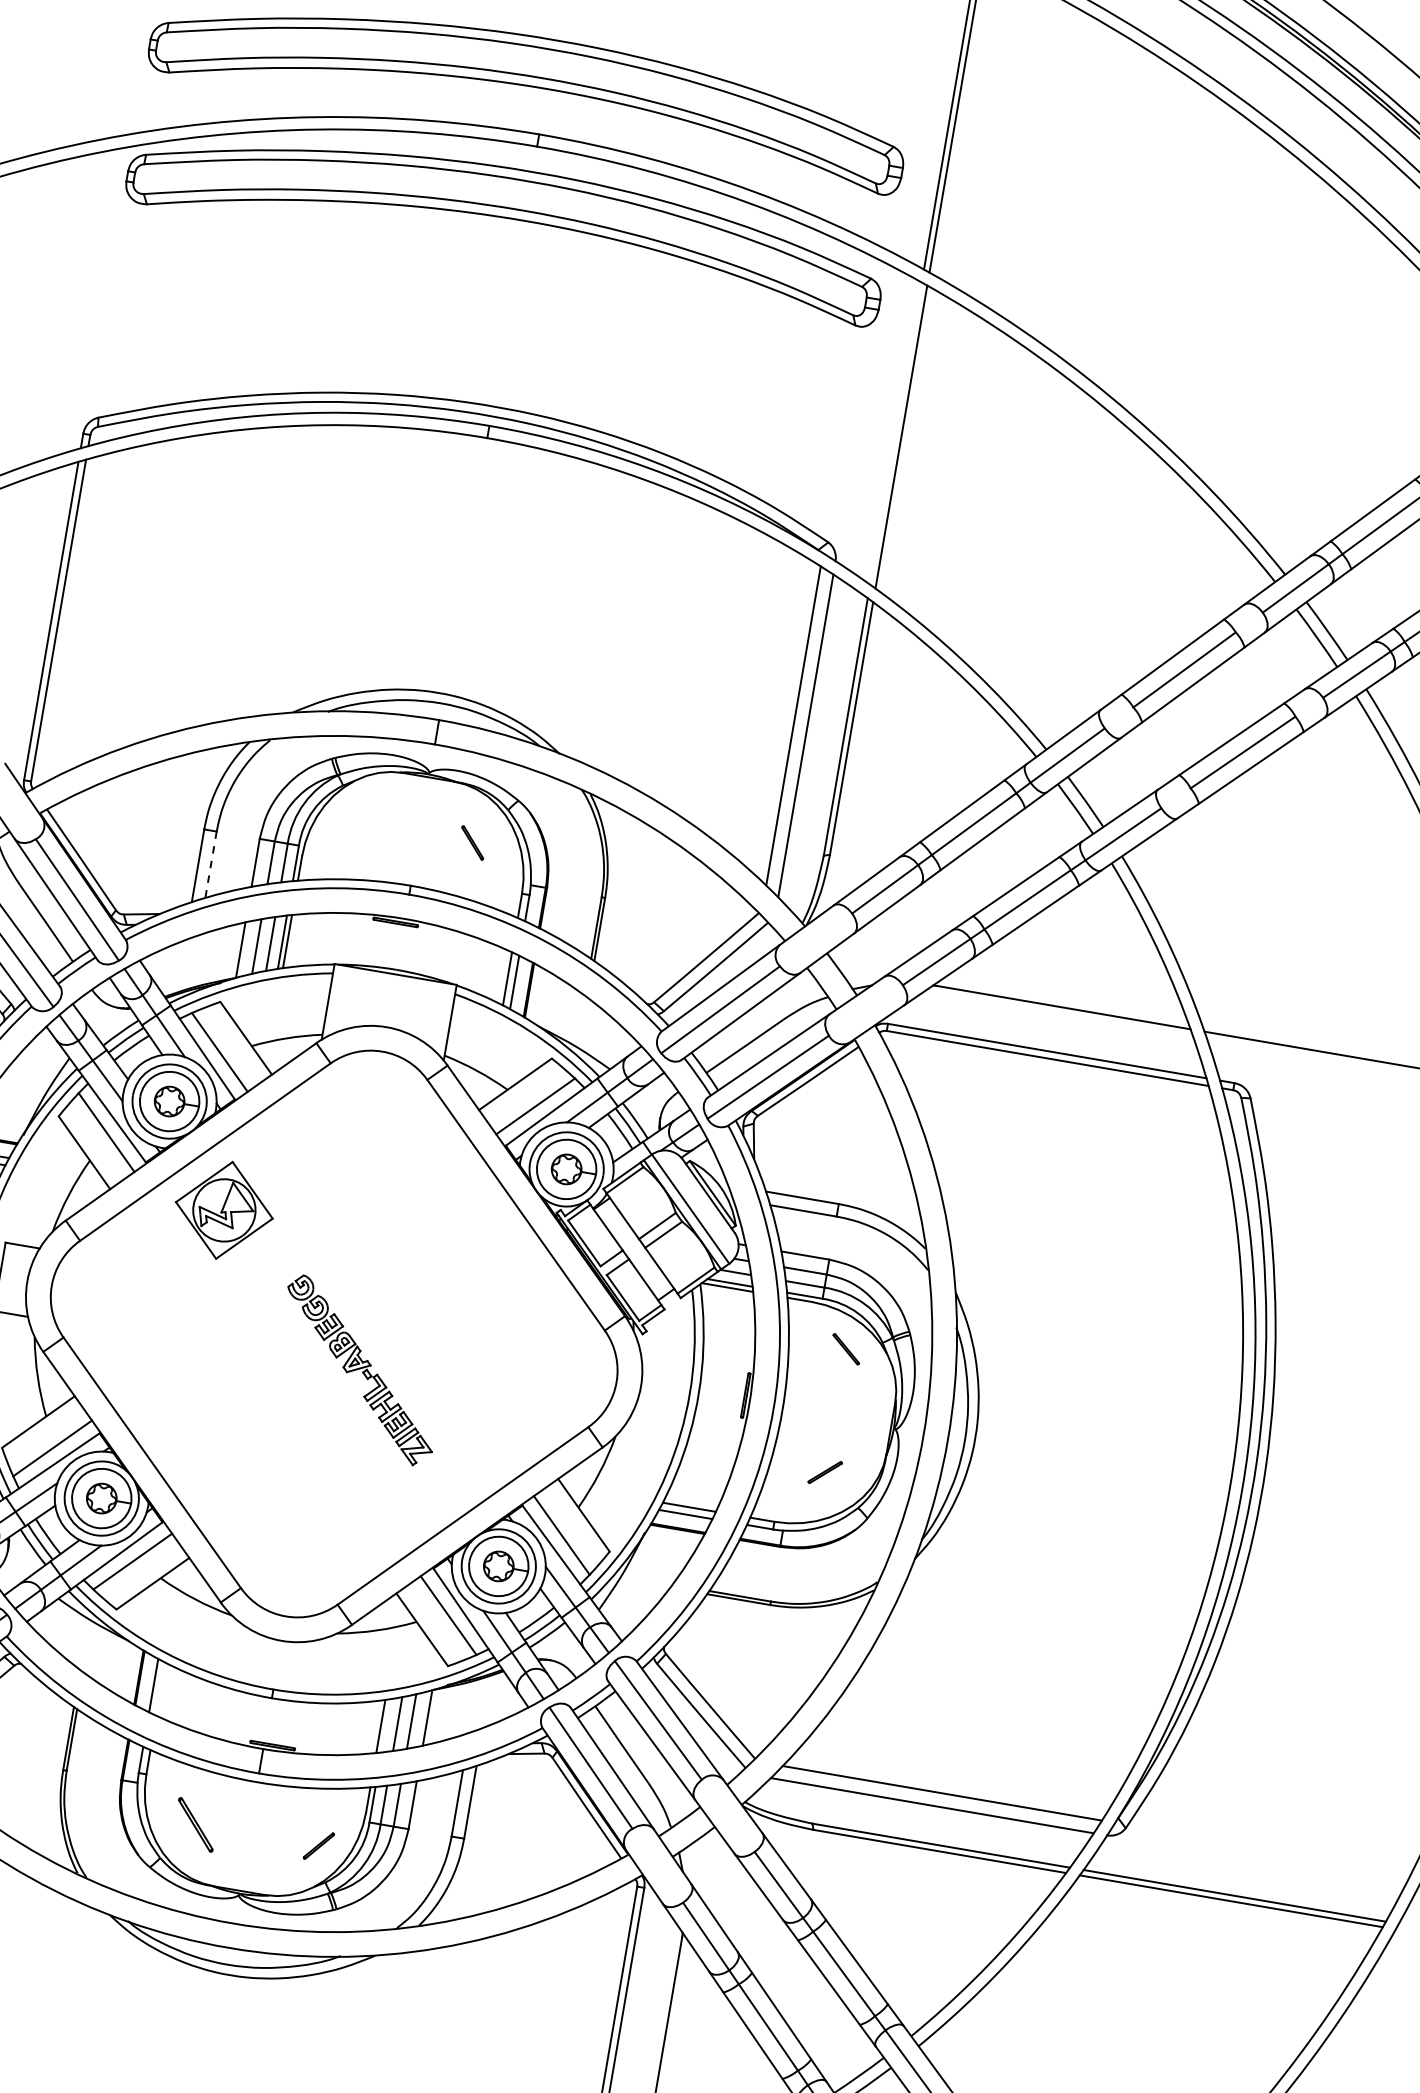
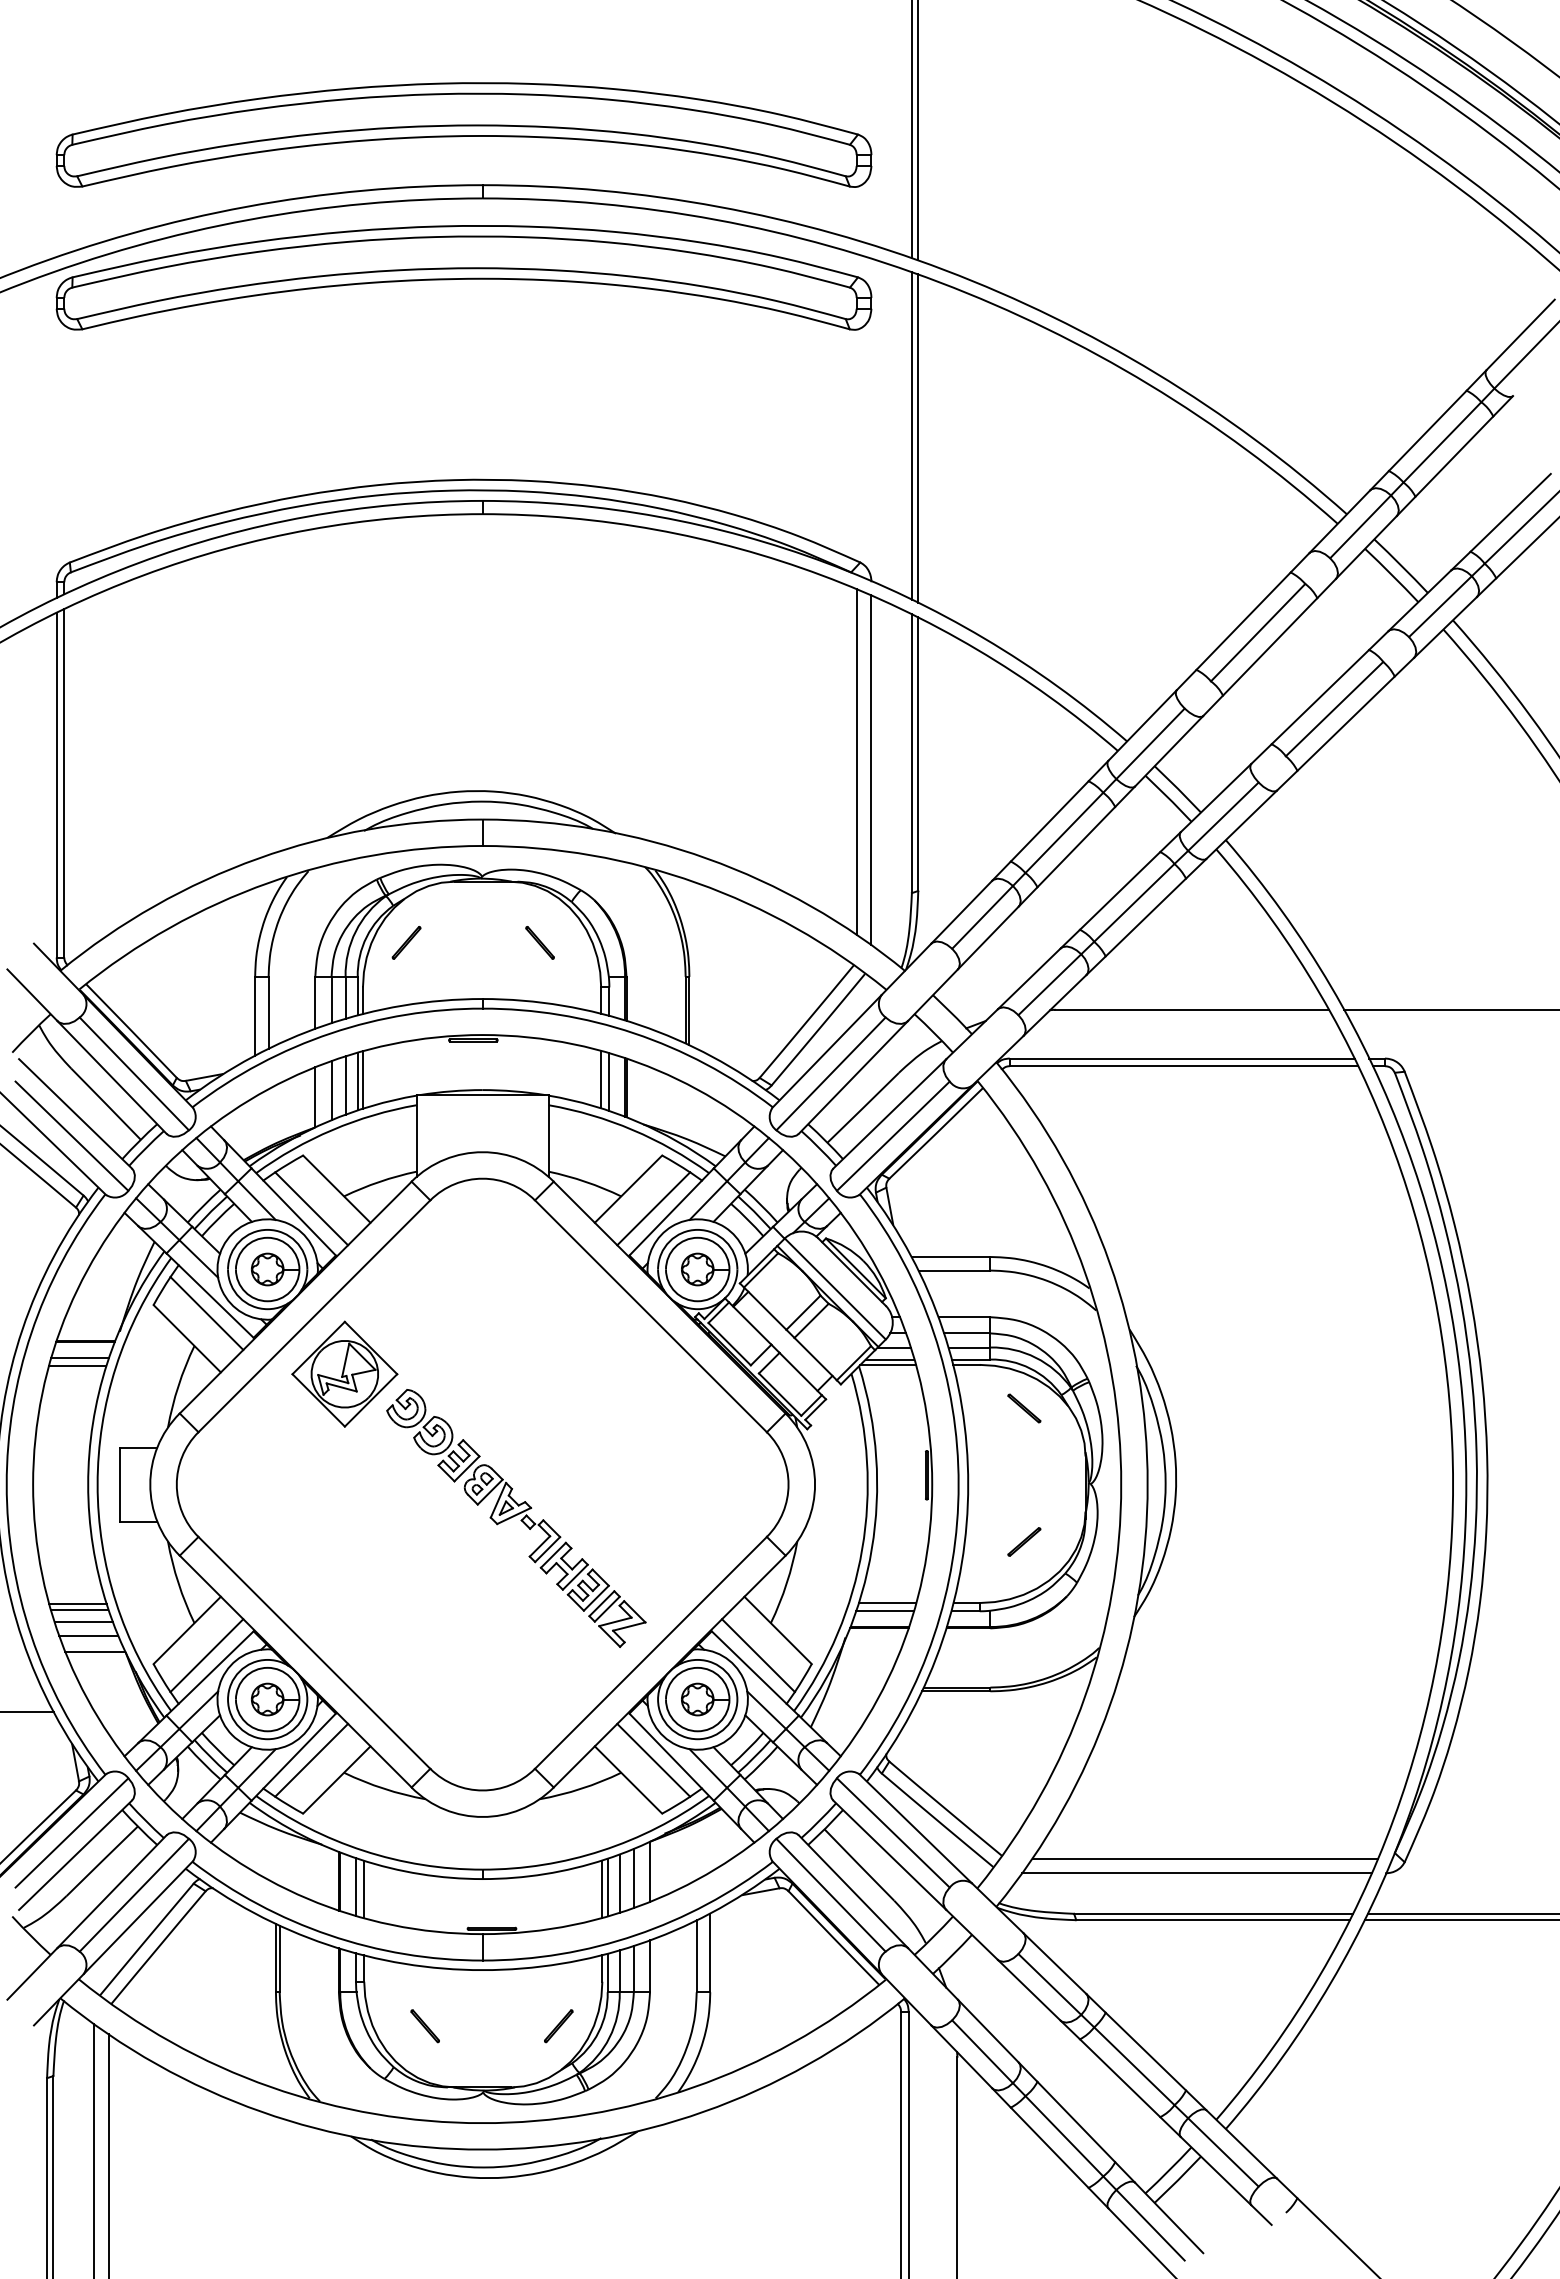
line: (895, 433) -> (911, 435), added
part: (349, 821) -> (406, 942), added
line: (210, 864) -> (268, 1012), dashed -> solid
part: (360, 1370) -> (516, 1518), size x1.43
line: (161, 1689) -> (364, 1889), added
line: (385, 1725) -> (607, 1887), added
part: (194, 1825) -> (424, 2026), size x0.62

